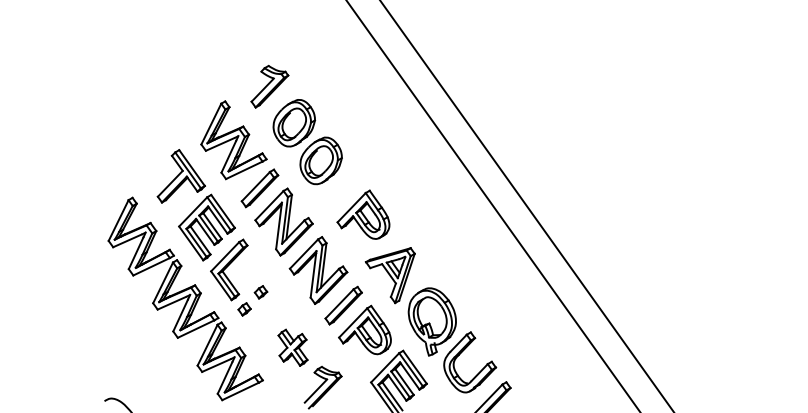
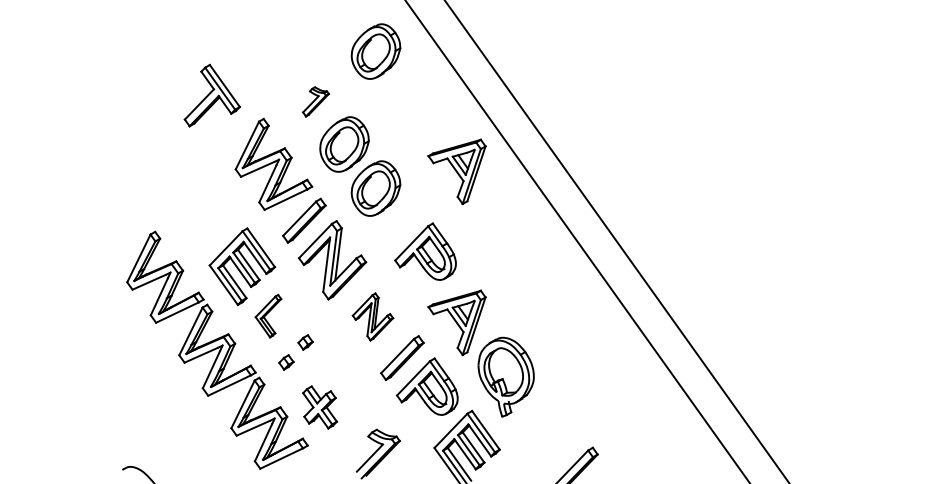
part: (320, 43) -> (375, 51), added
part: (269, 86) -> (315, 101), size x0.6
part: (389, 146) -> (456, 171), added
part: (180, 176) -> (211, 95), moved
part: (229, 269) -> (268, 315), size x0.6
part: (318, 270) -> (372, 316), size x0.6
part: (293, 347) -> (320, 407), moved
part: (459, 355) -> (538, 416), removed

